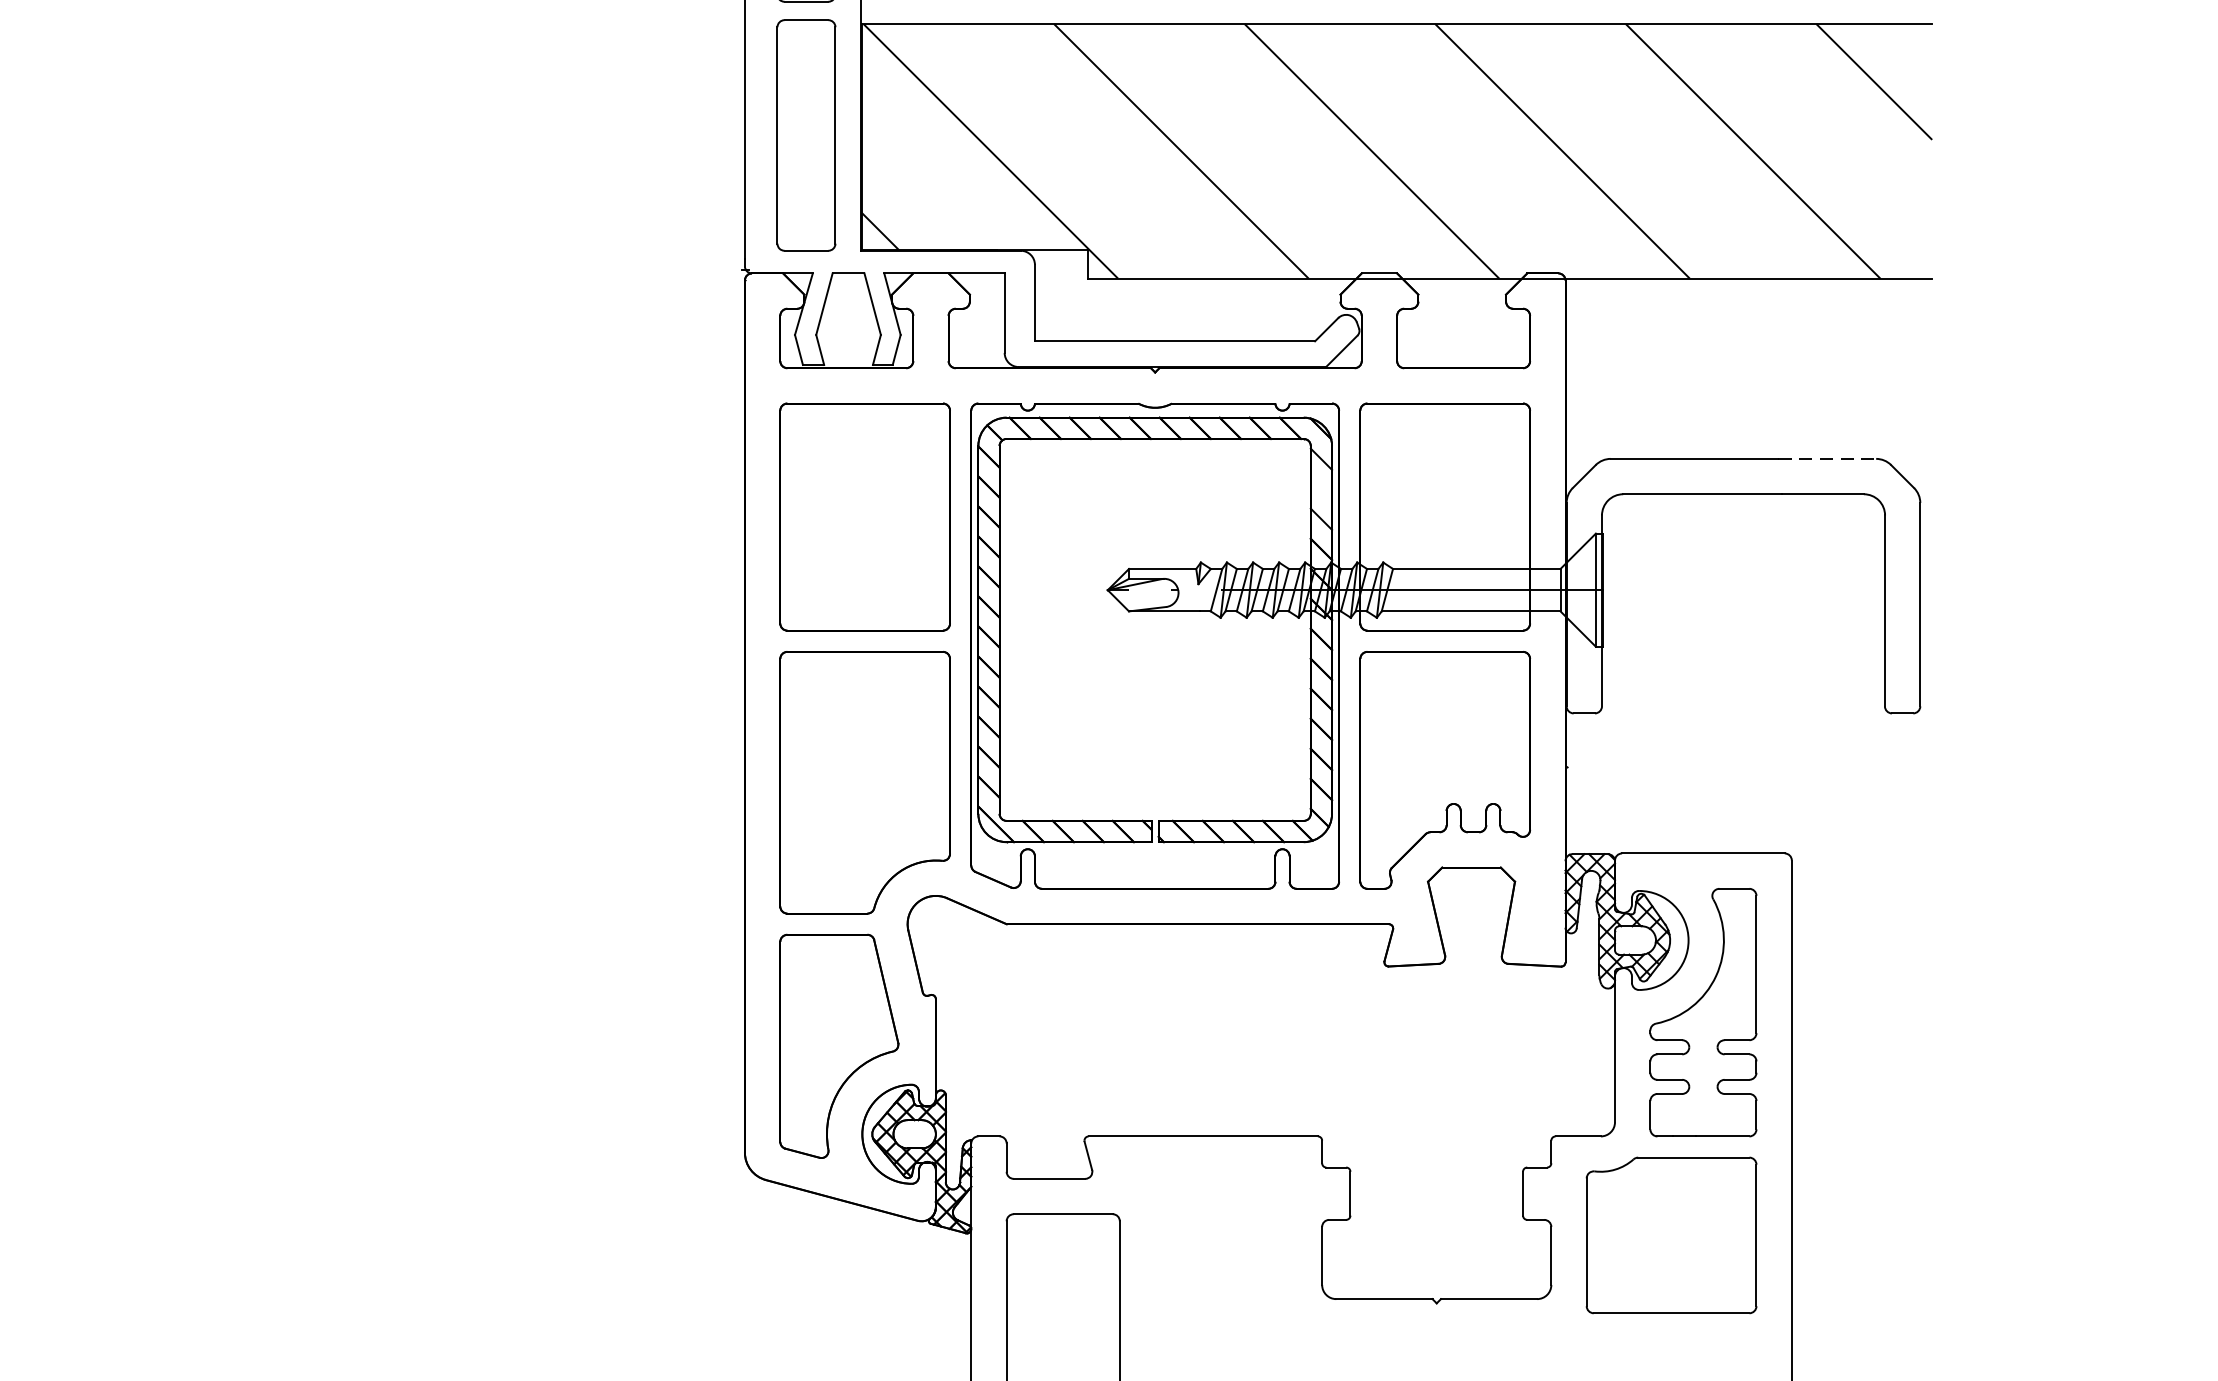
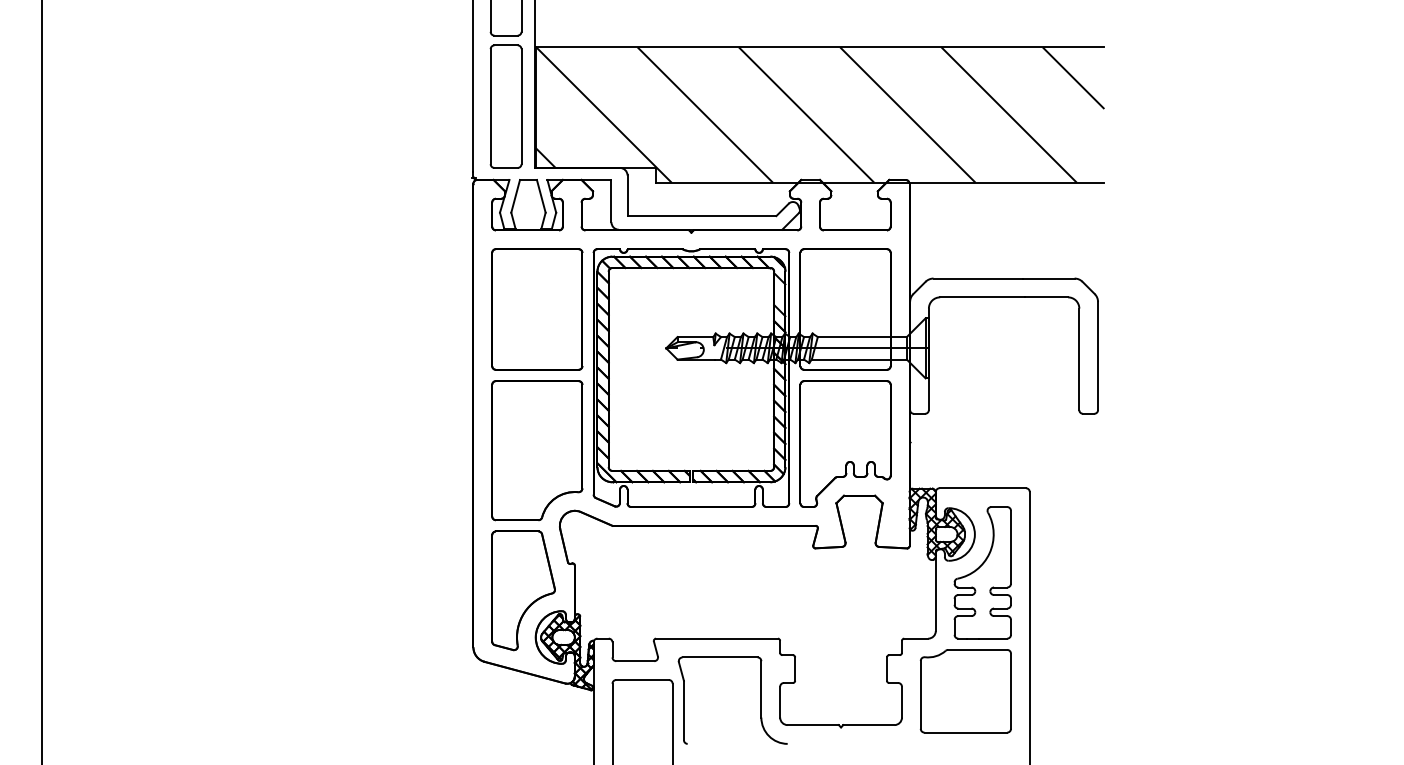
line: (1827, 458) -> (1048, 278), dashed -> solid
part: (1285, 1252) -> (760, 700), added

